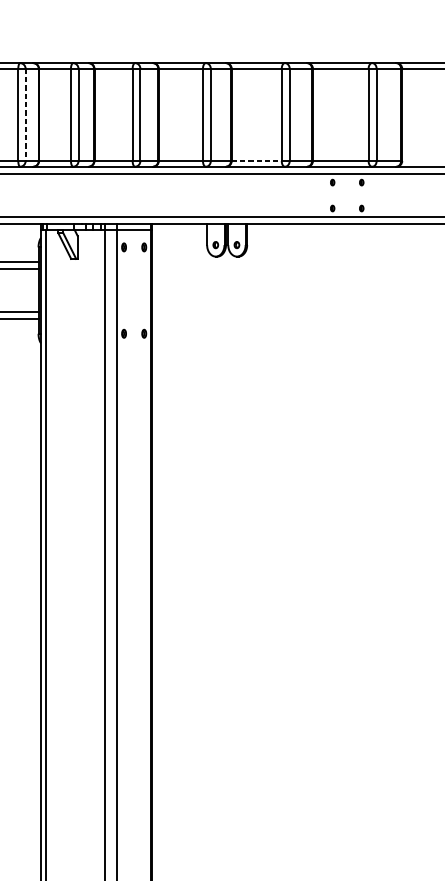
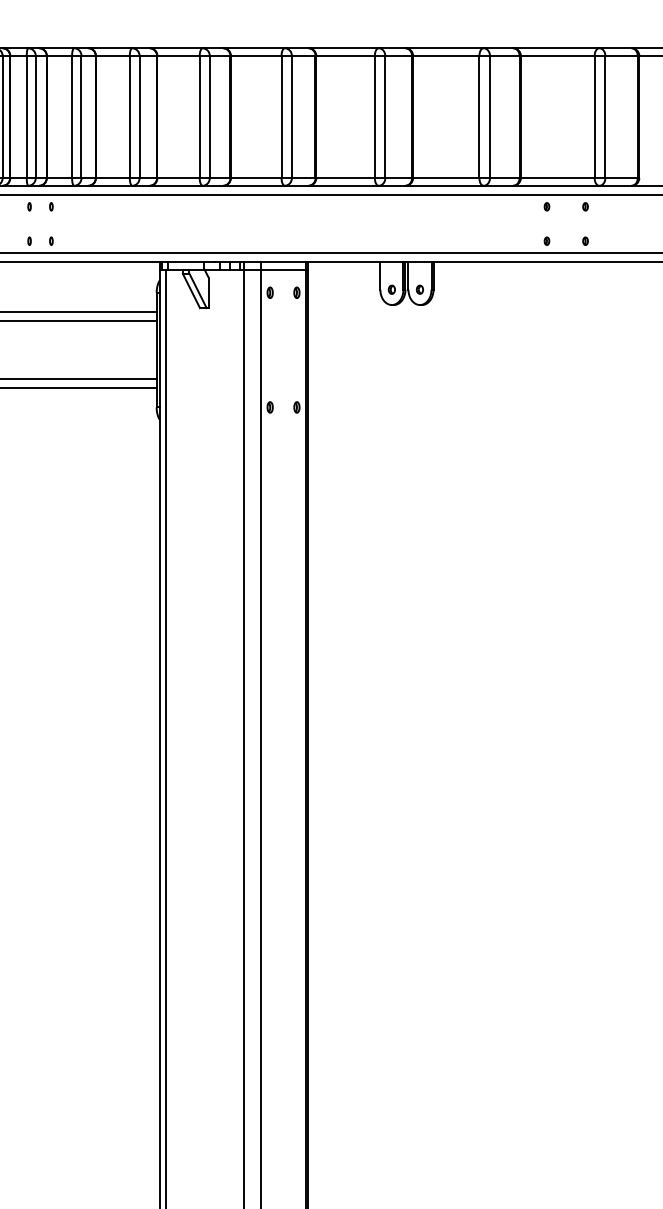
line: (25, 115) -> (139, 117), dashed -> solid
line: (256, 161) -> (446, 178), dashed -> solid

